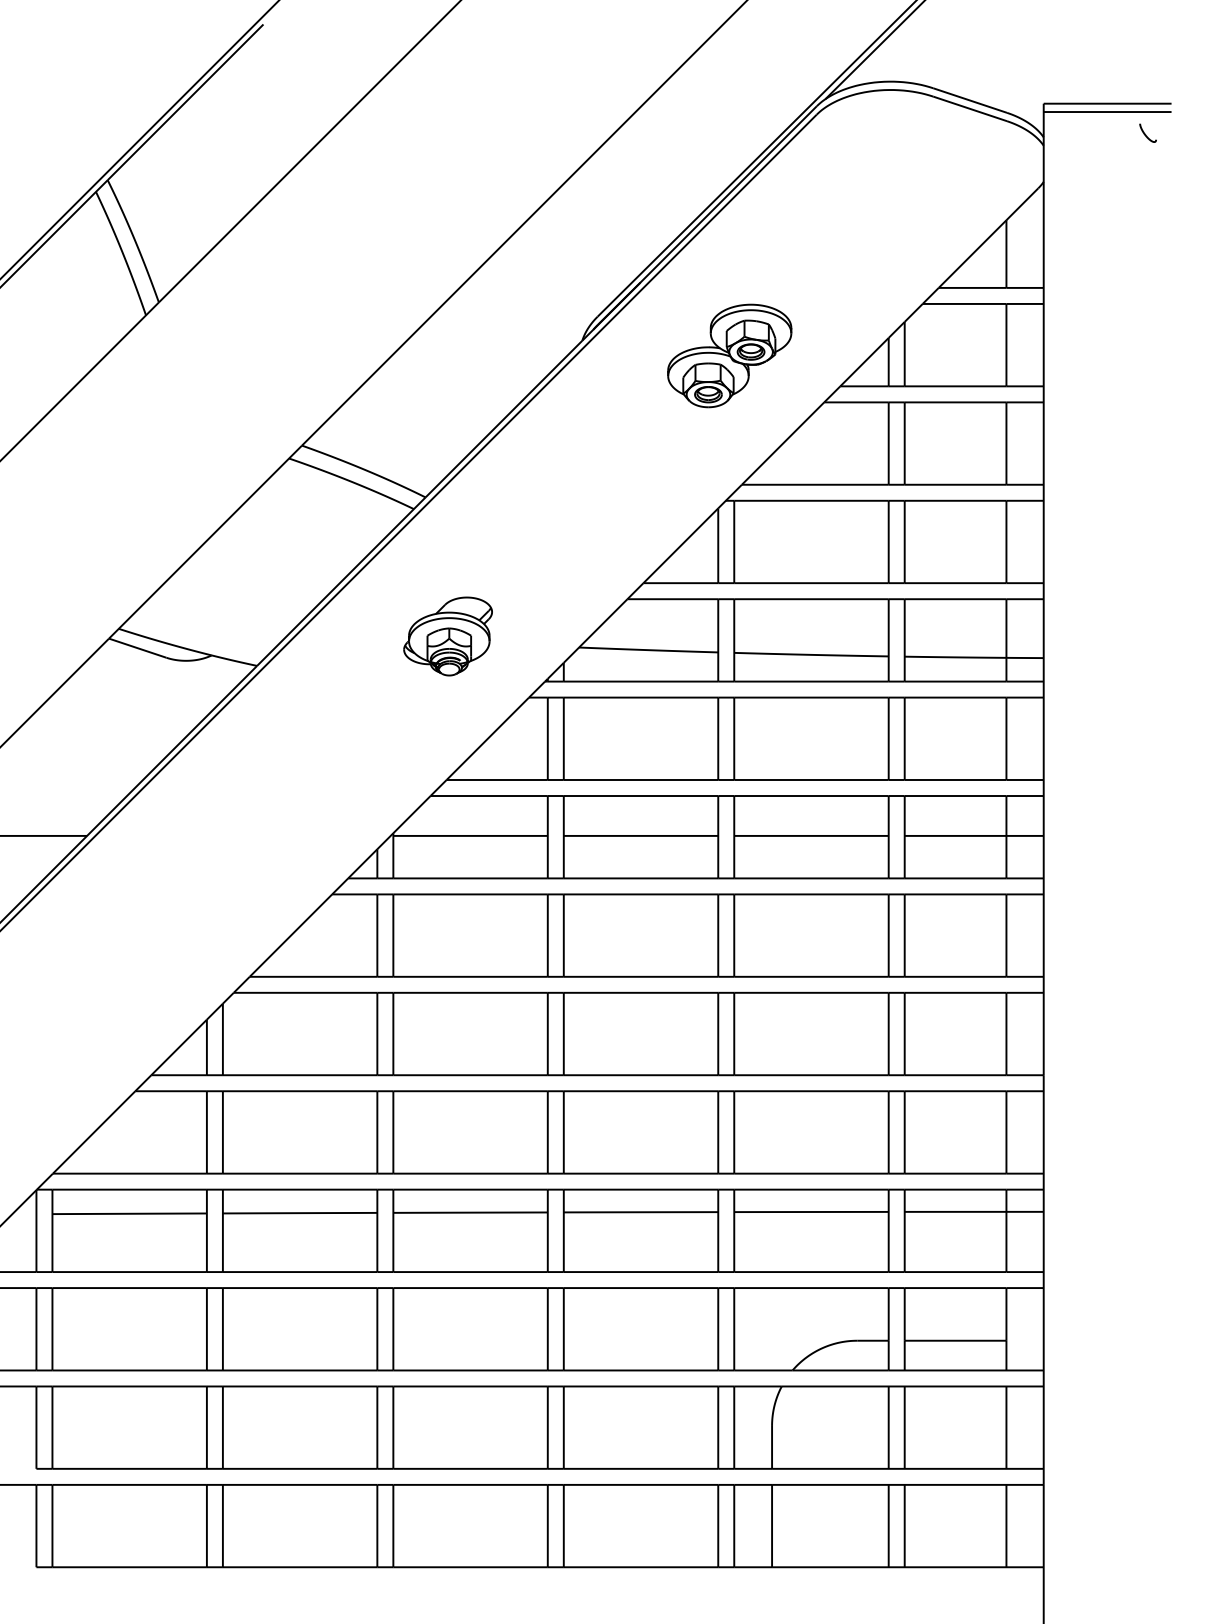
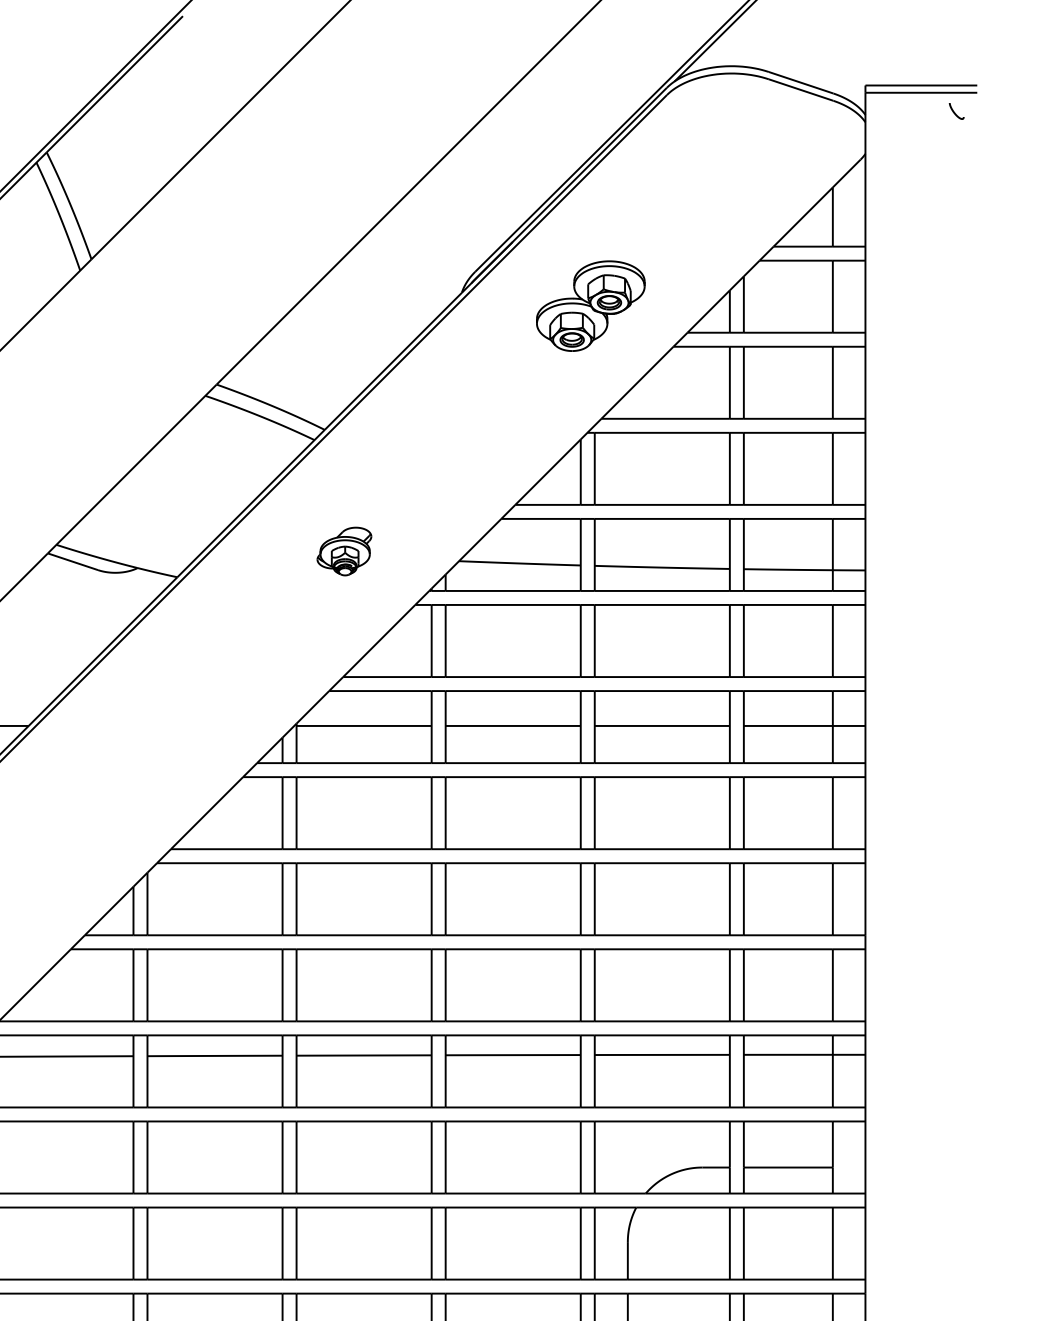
part: (447, 636) -> (343, 551), size x0.7

